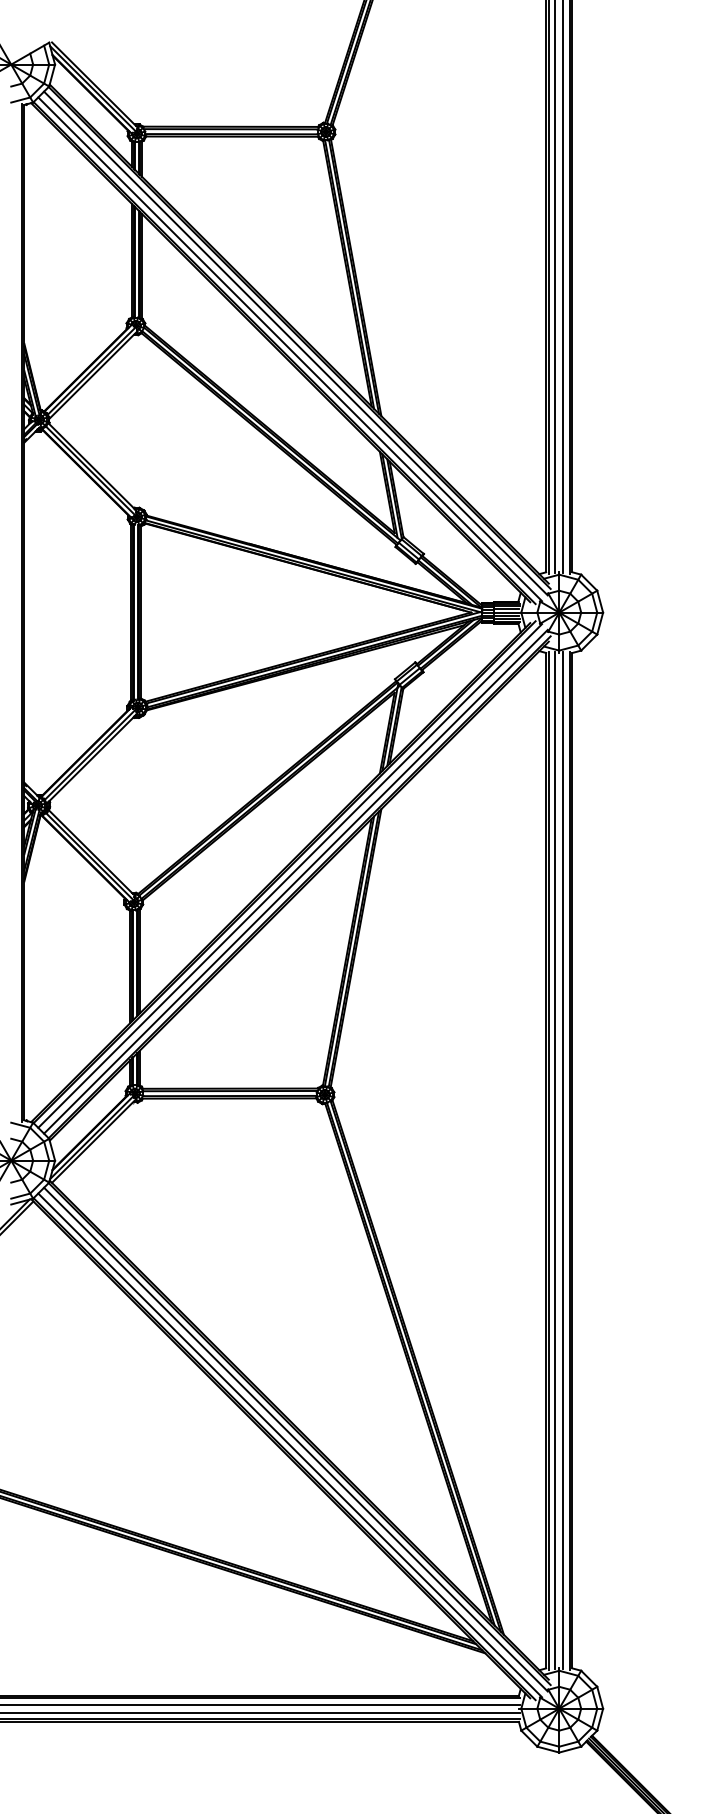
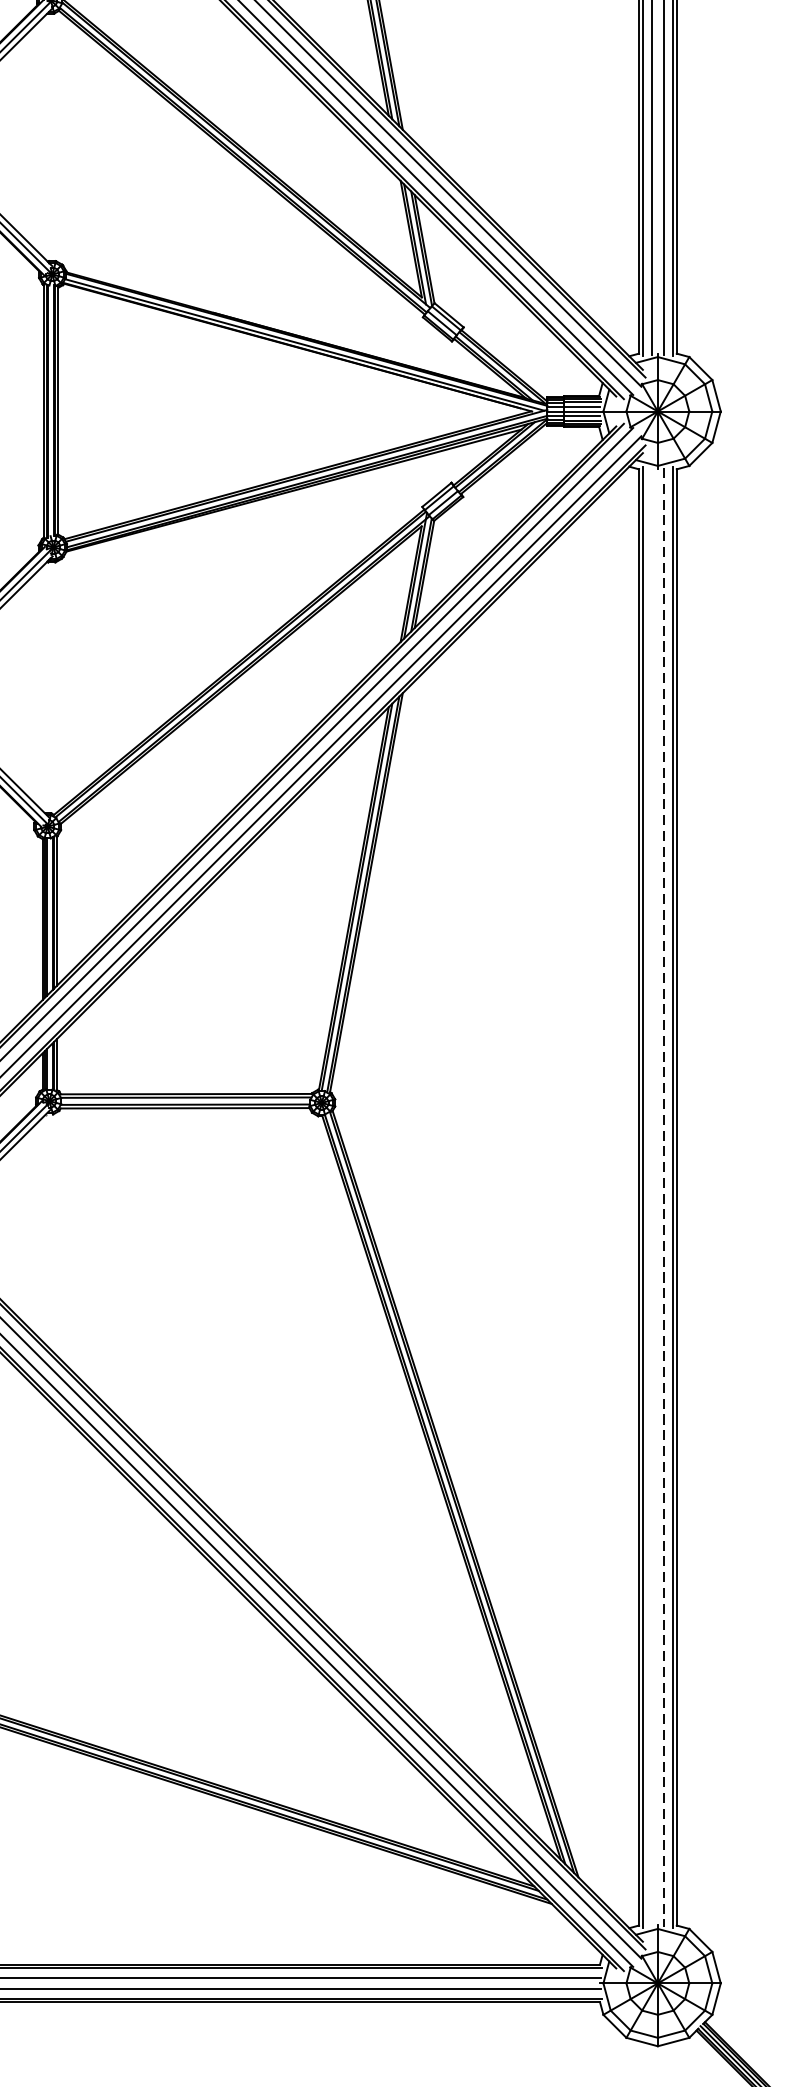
line: (555, 1160) -> (652, 1197), removed
line: (563, 1160) -> (663, 1197), solid -> dashed

